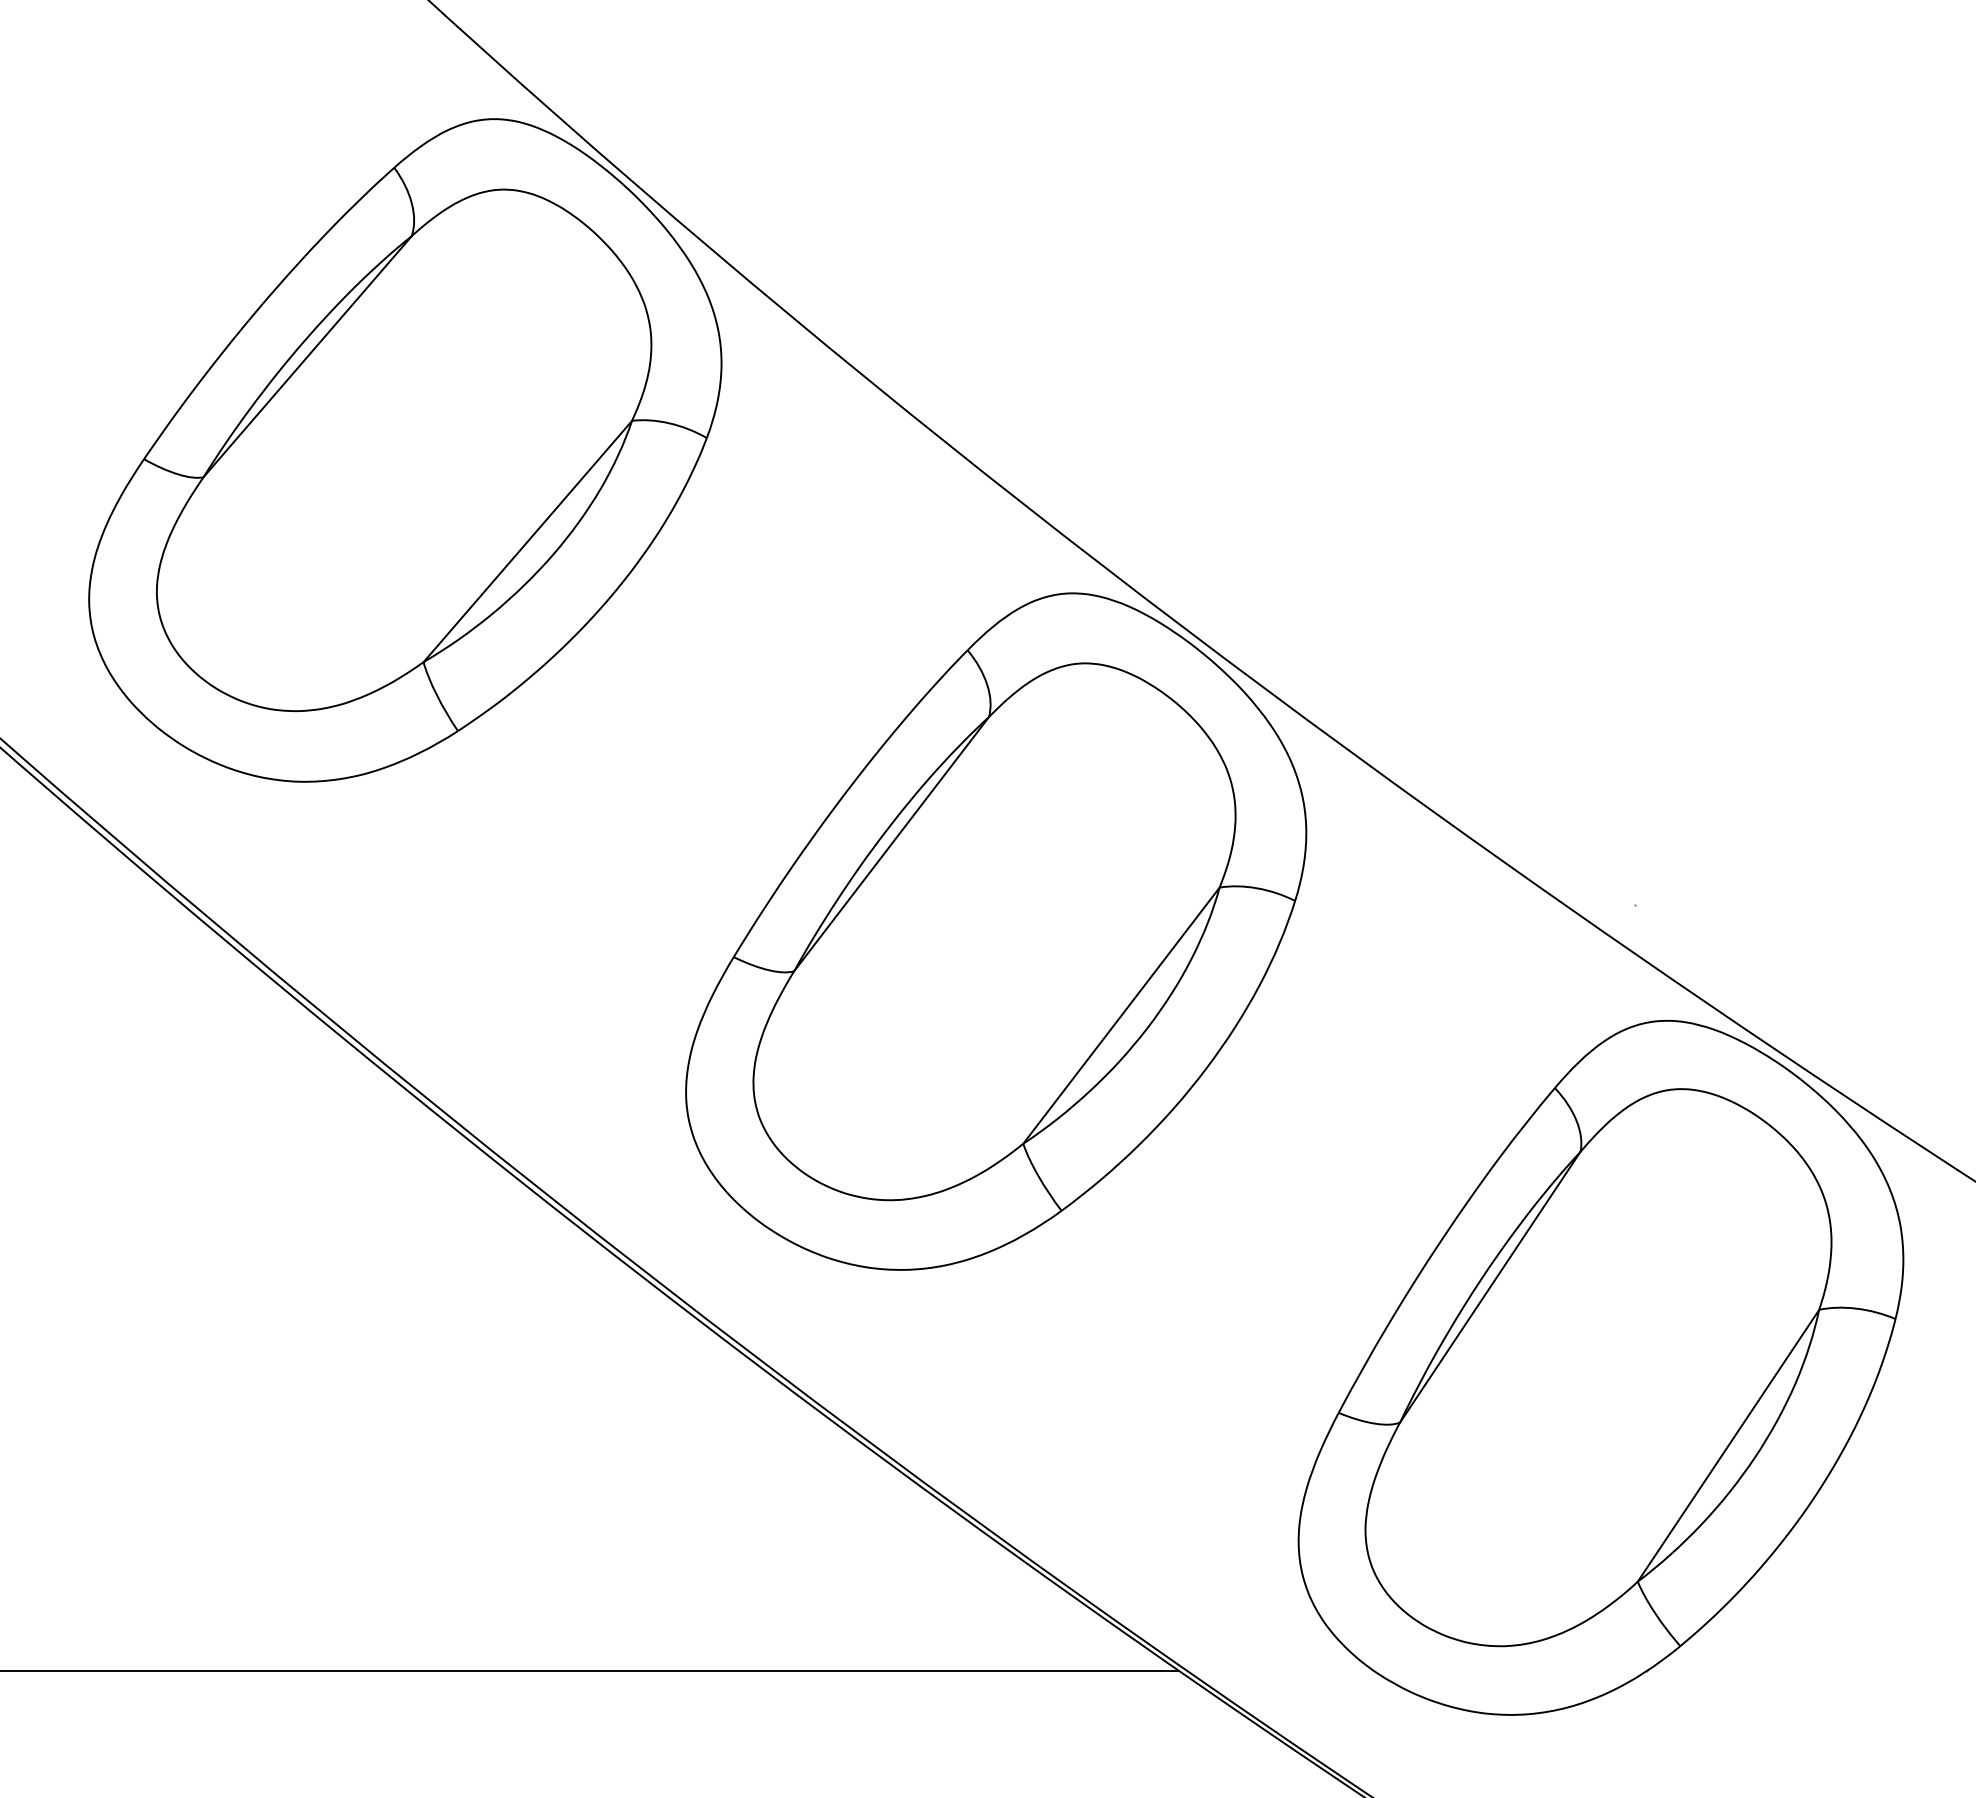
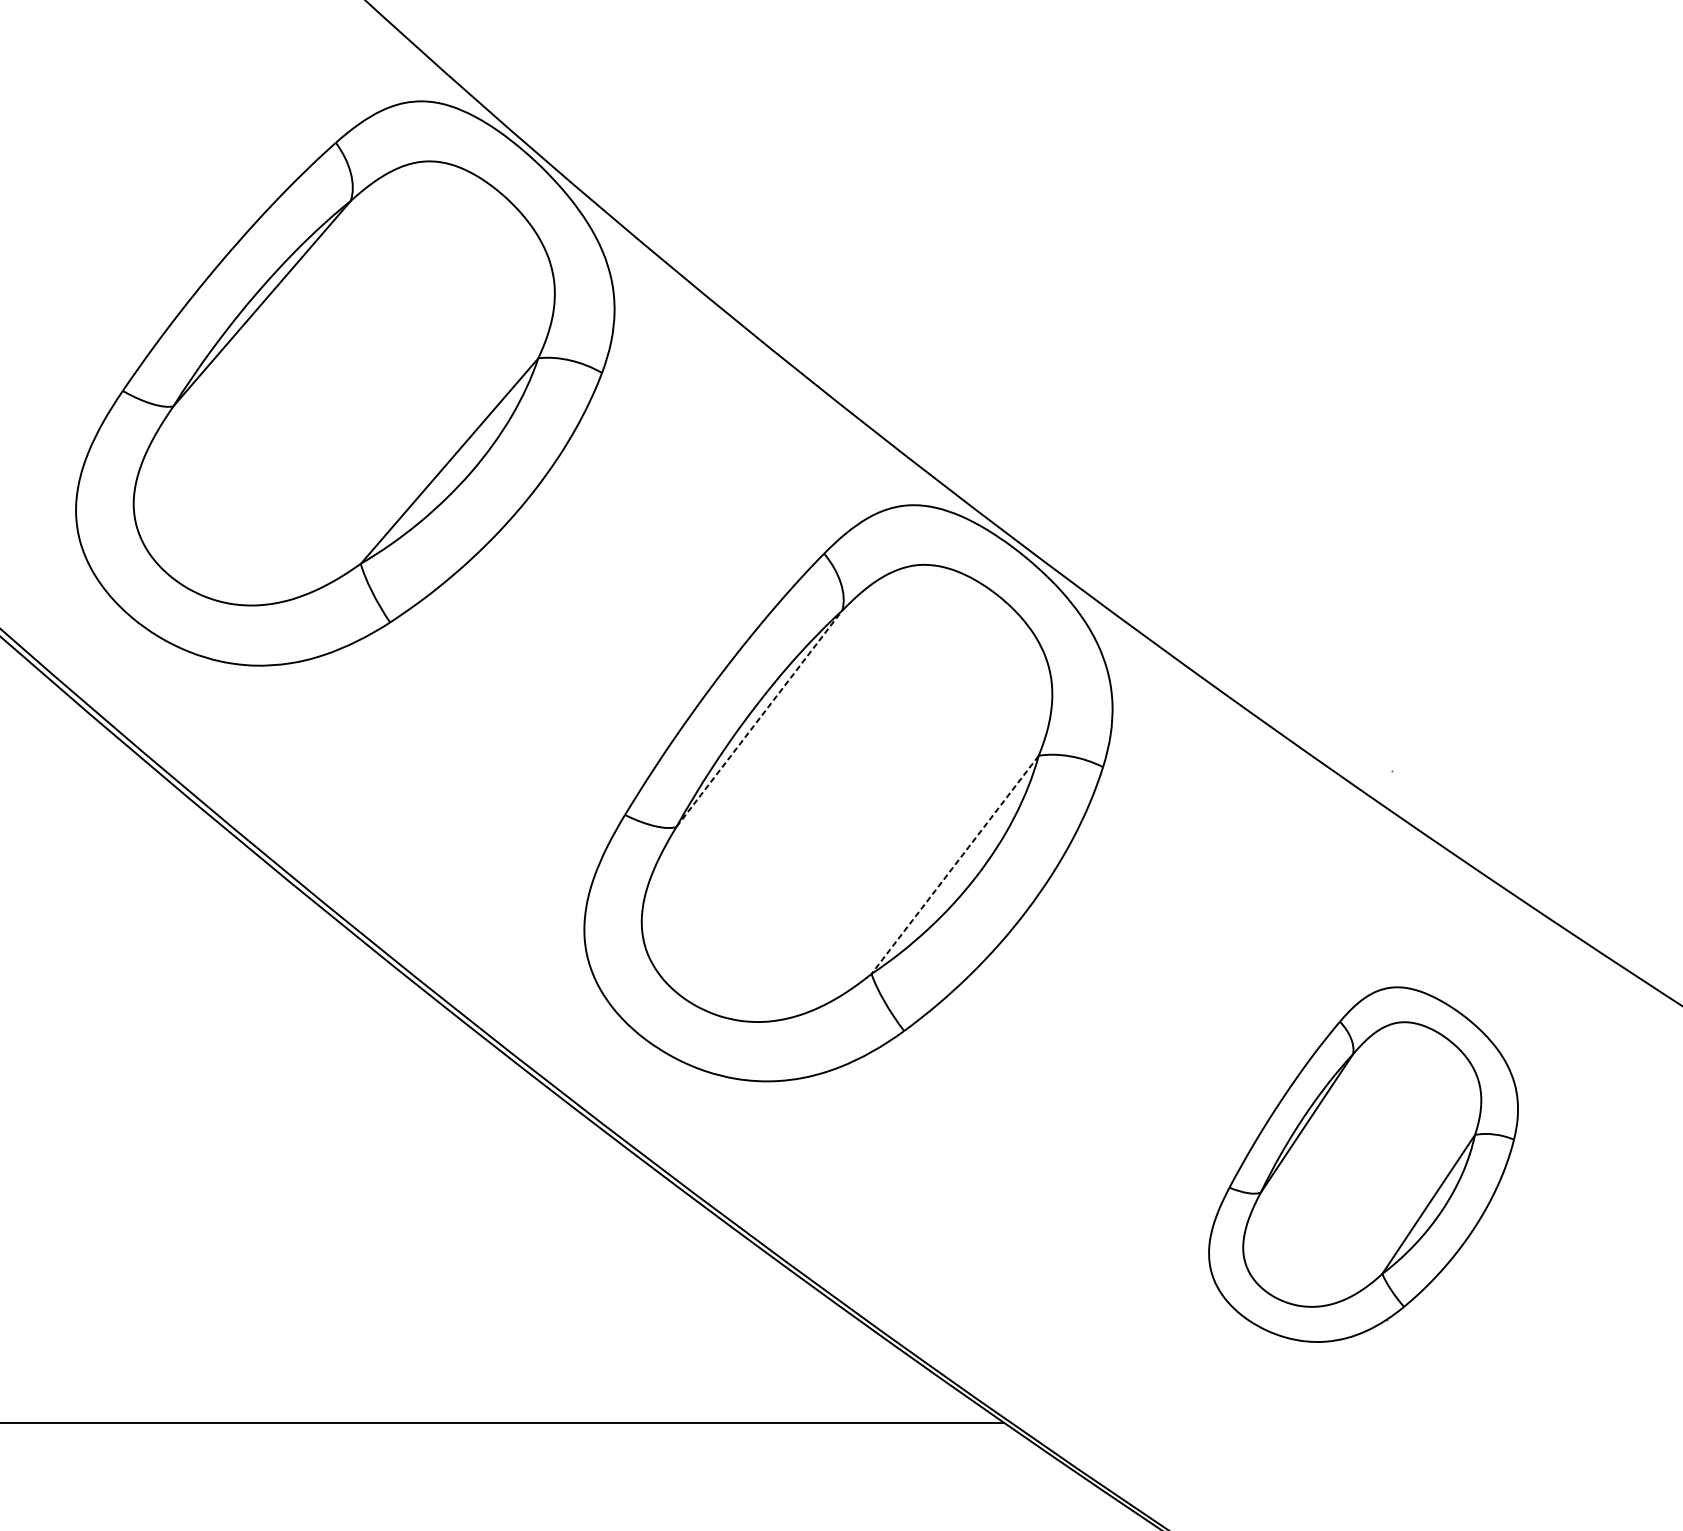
line: (891, 843) -> (759, 718), solid -> dashed
line: (1121, 1016) -> (955, 865), solid -> dashed
part: (1600, 1367) -> (1363, 1164), size x0.6

